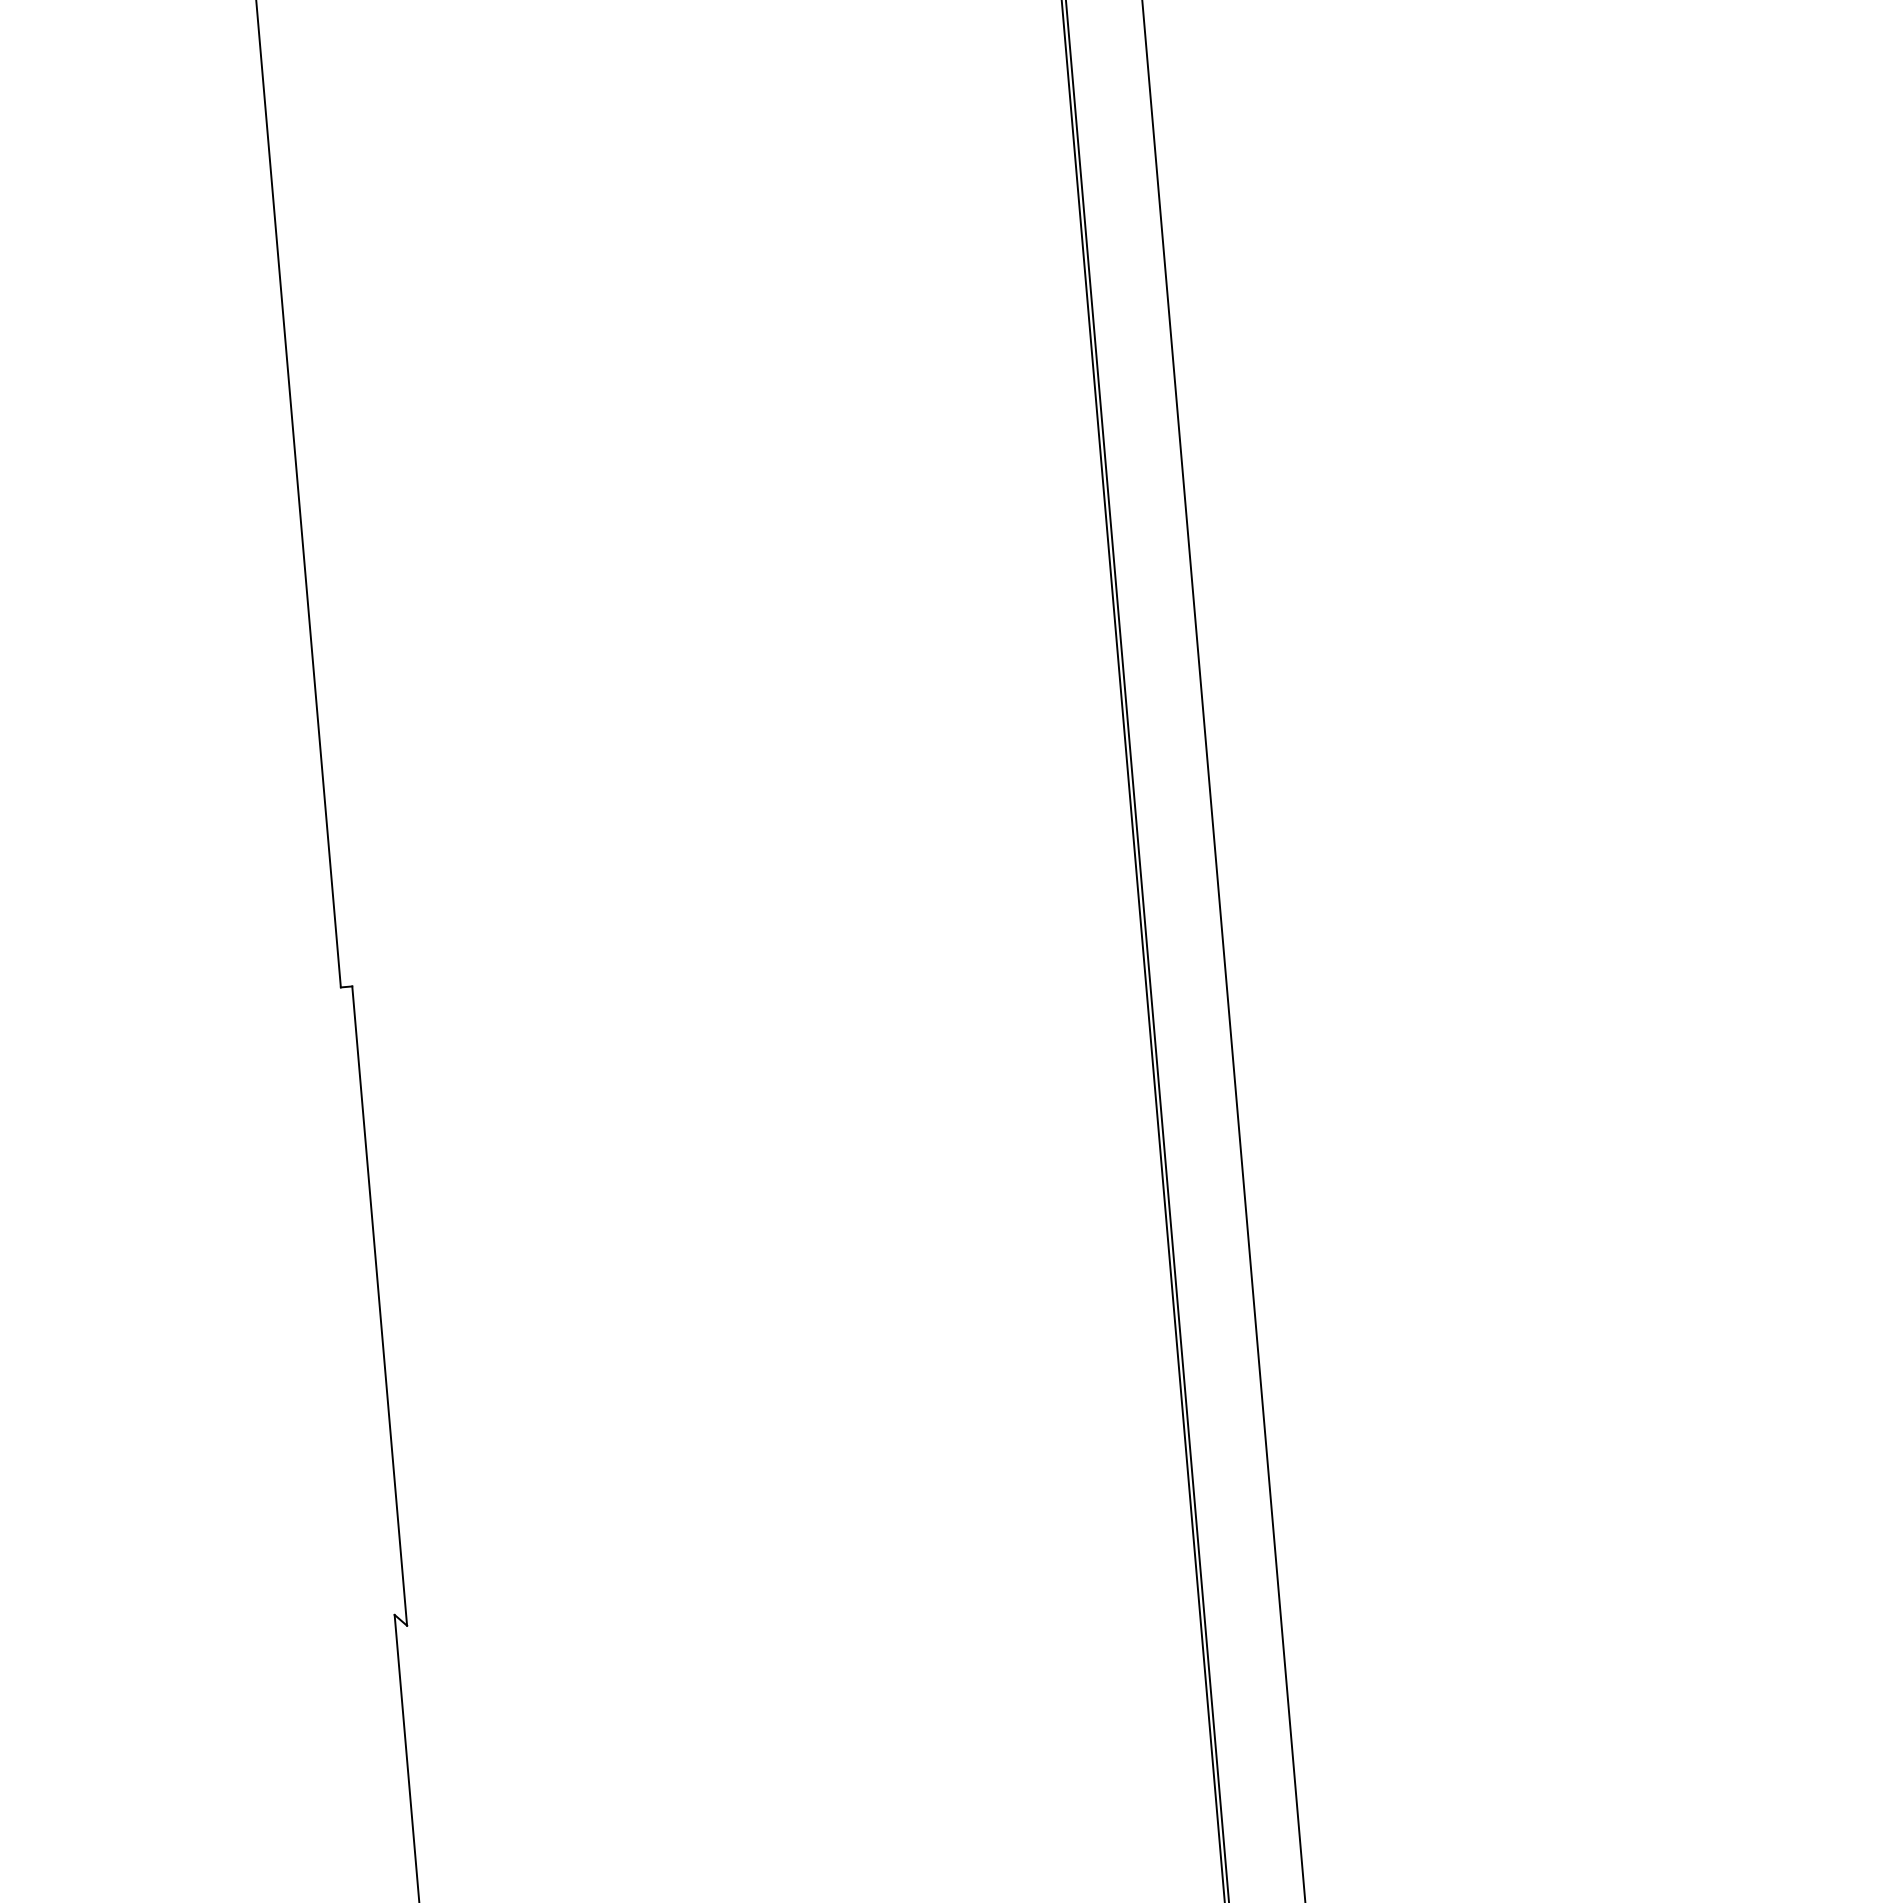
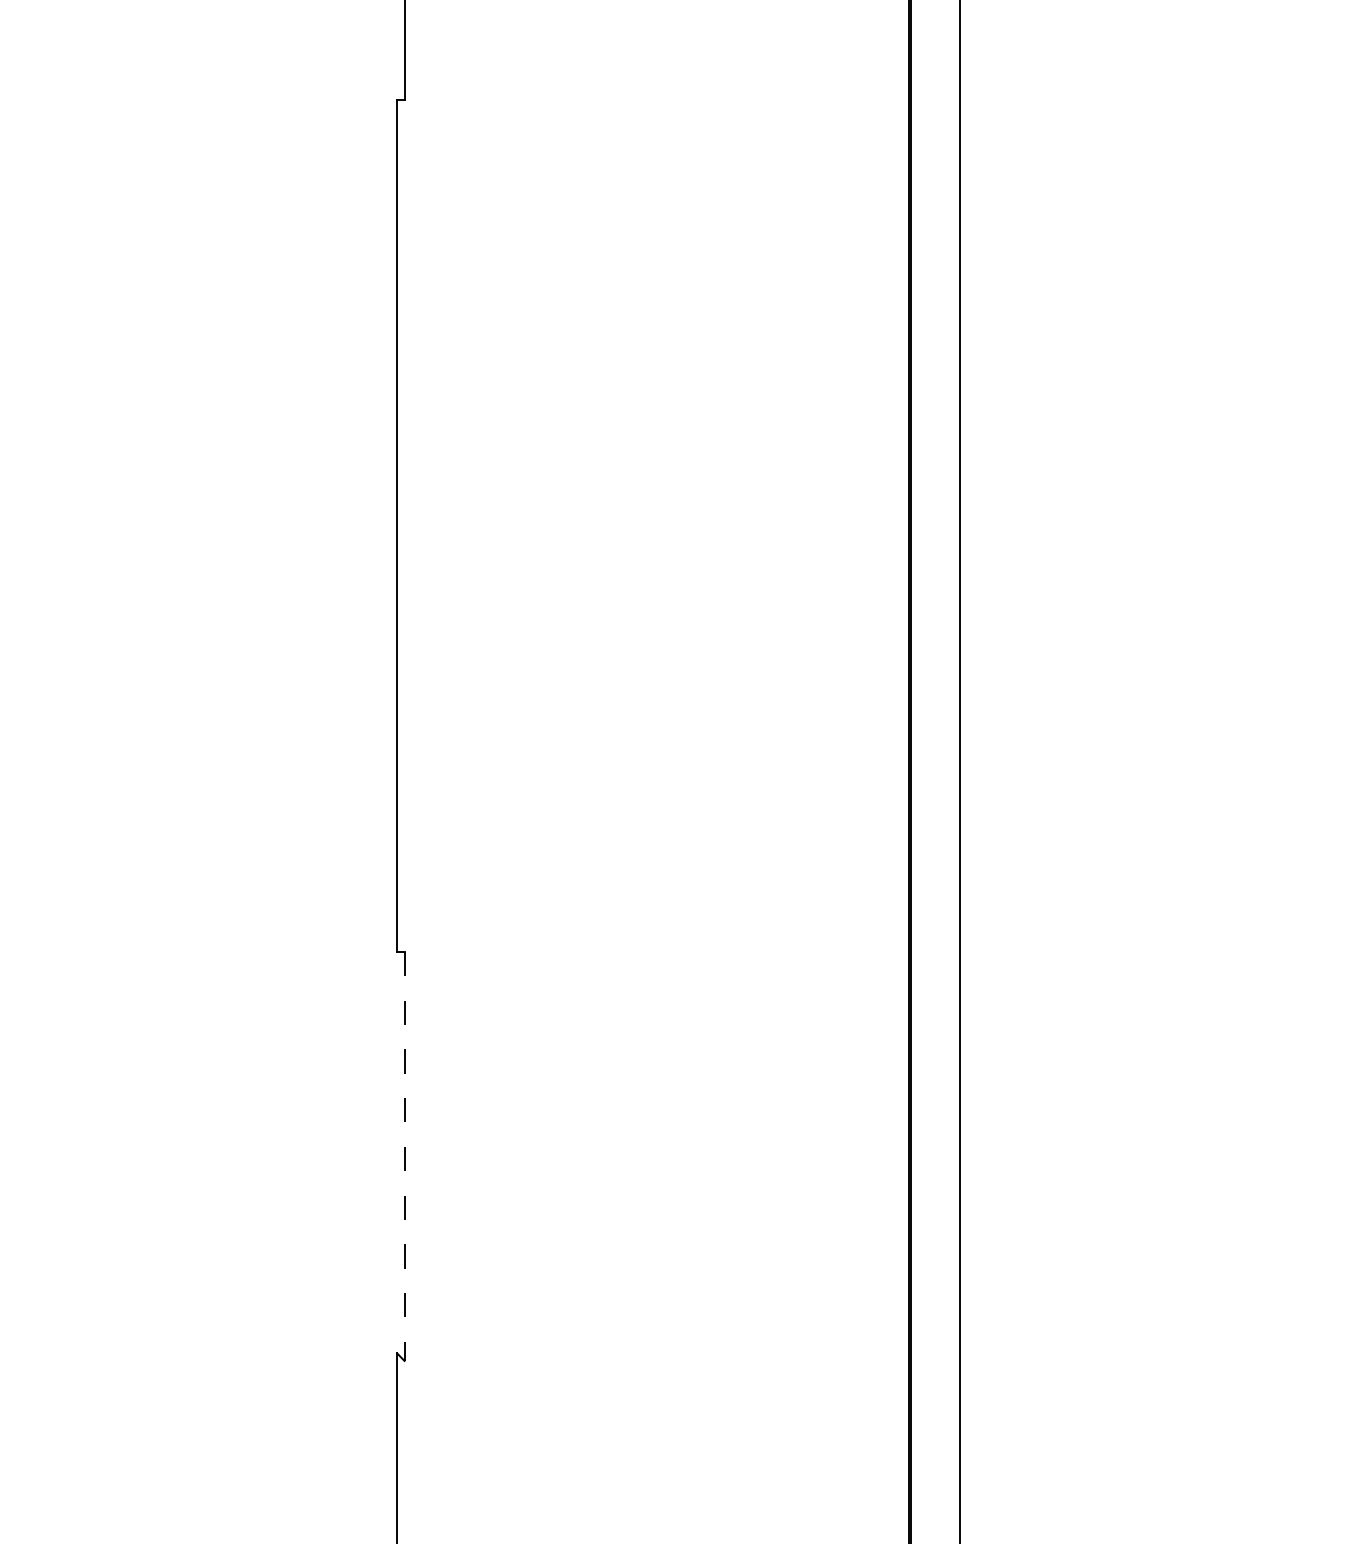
line: (379, 1306) -> (404, 1156), solid -> dashed

